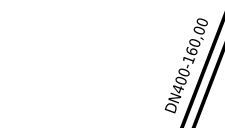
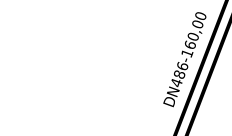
text: (183, 76) -> (181, 70), DN400-160,00 -> DN486-160,00

